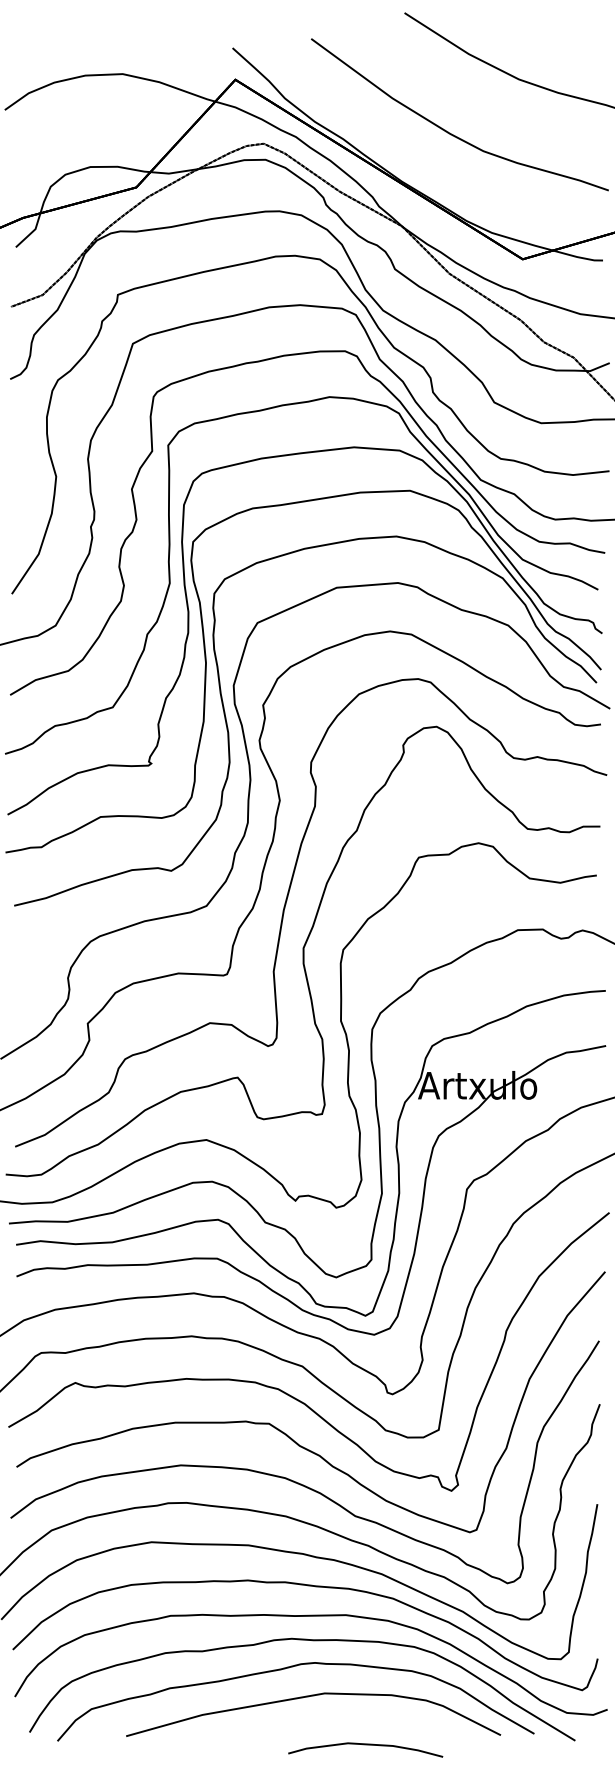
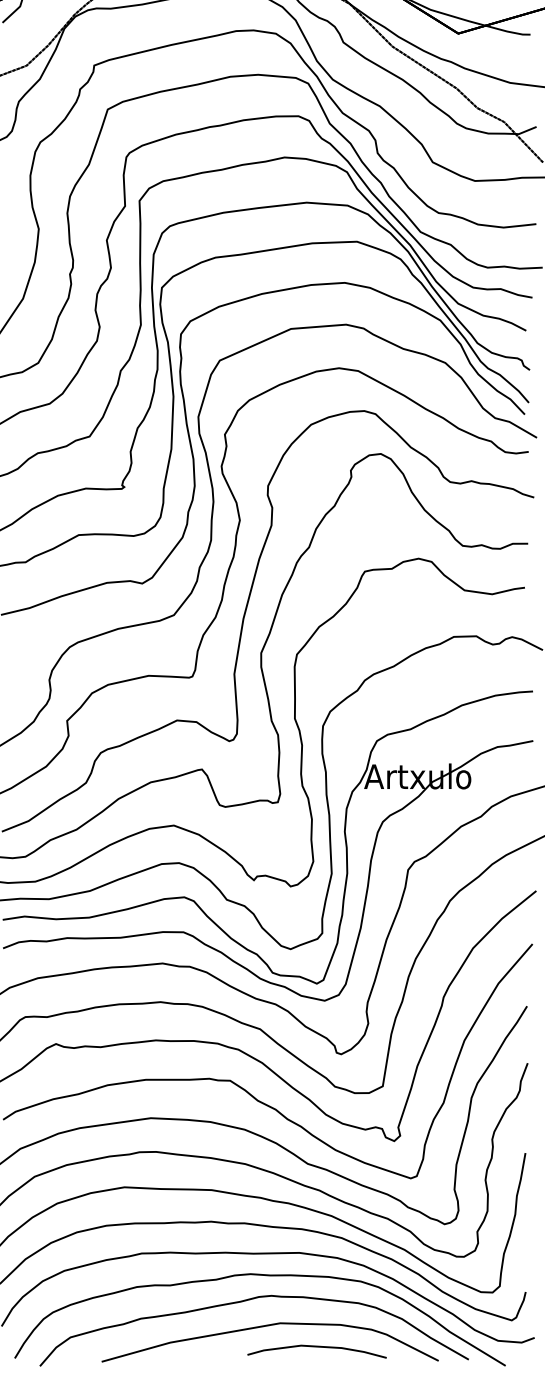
curve: (365, 1745) -> (316, 1347), moved

